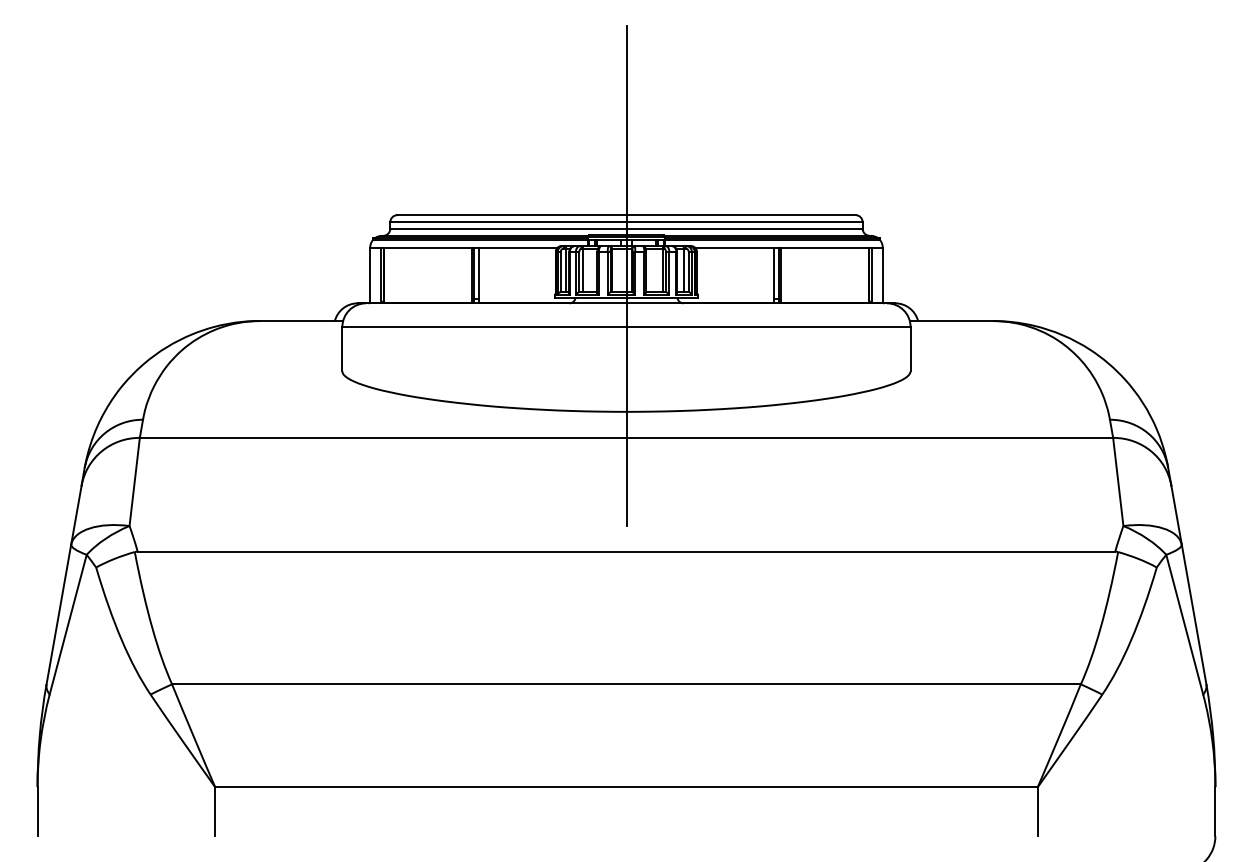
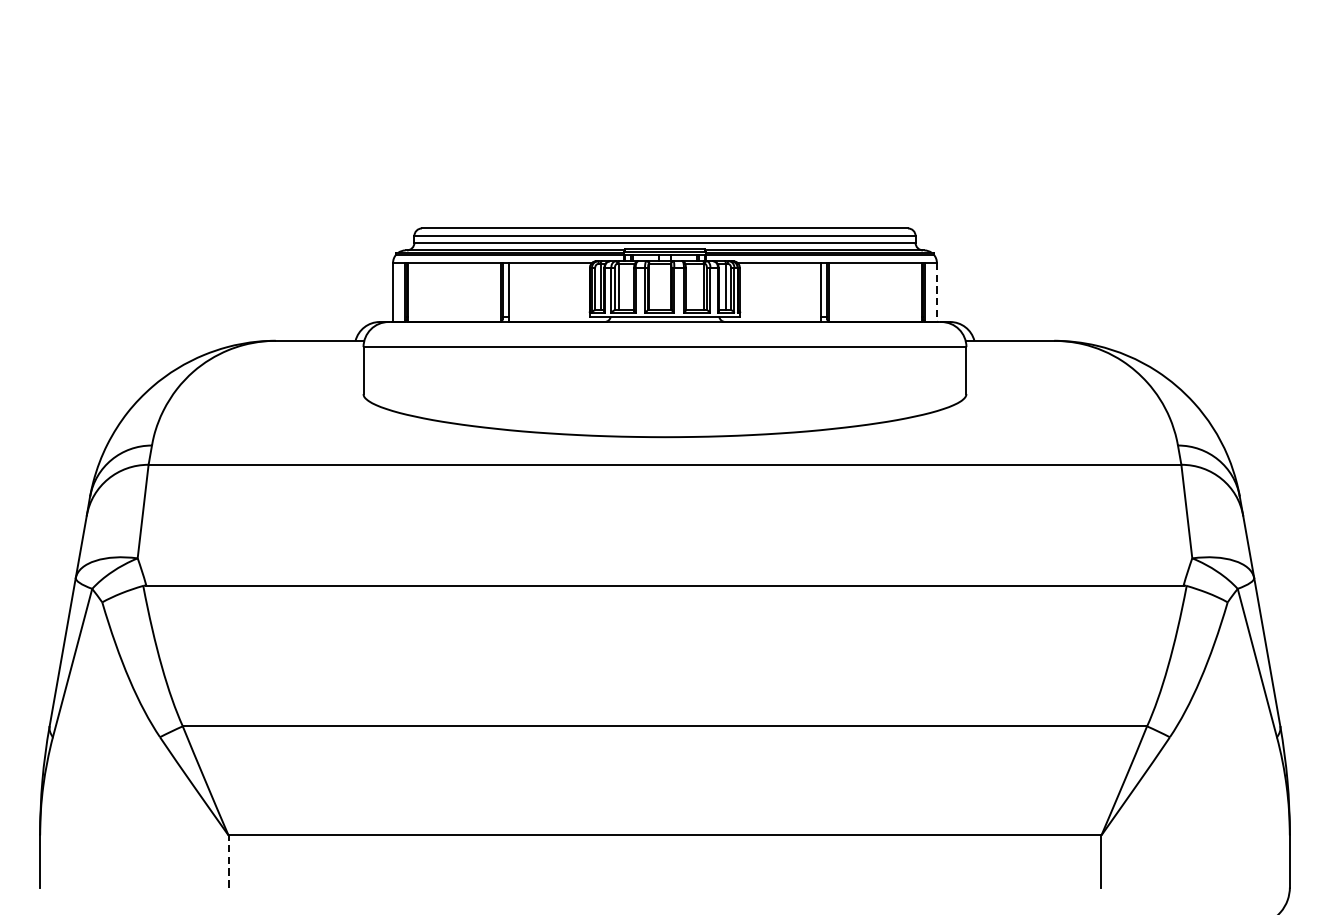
line: (626, 275) -> (665, 292), removed
line: (882, 275) -> (936, 292), solid -> dashed
line: (215, 811) -> (228, 861), solid -> dashed

